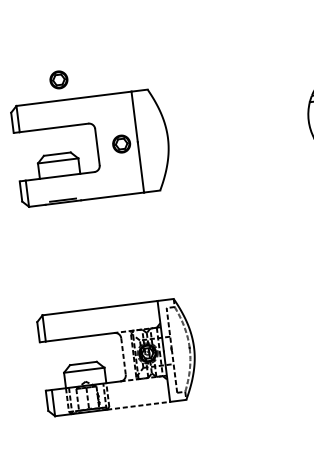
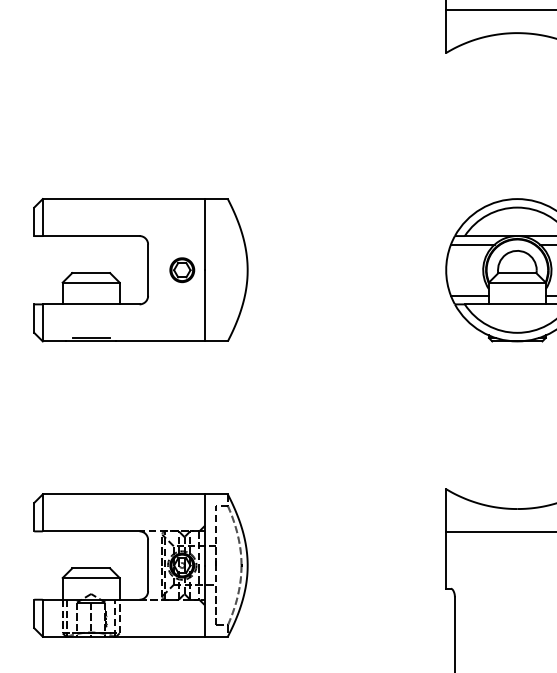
part: (59, 80) -> (106, 170), removed
line: (123, 356) -> (148, 565), dashed -> solid
line: (139, 405) -> (161, 636), dashed -> solid

